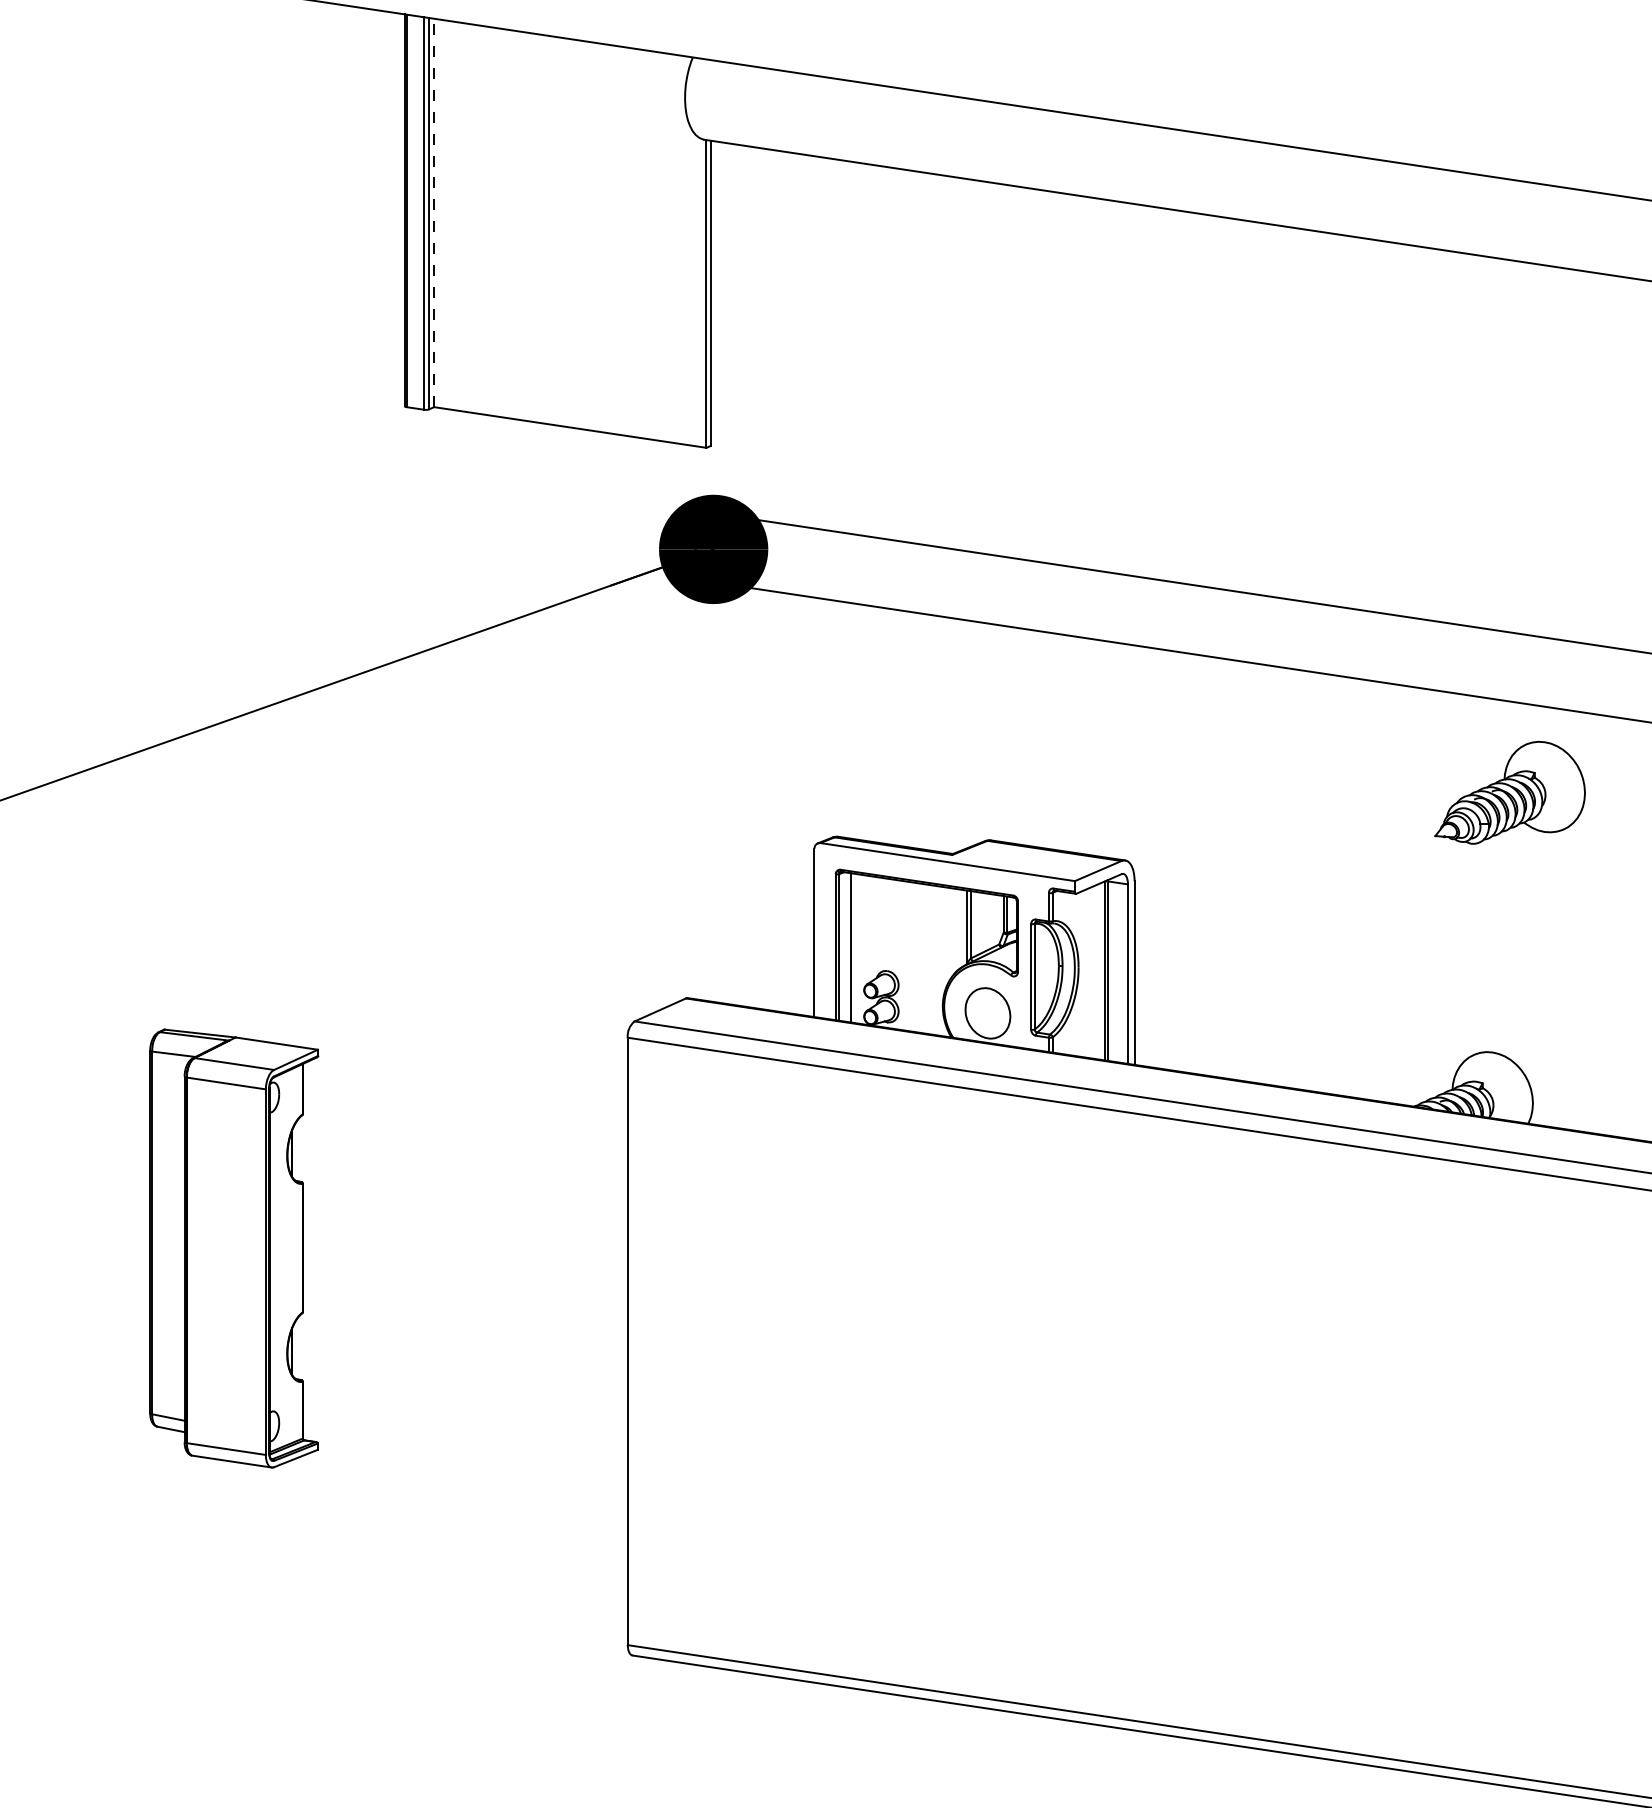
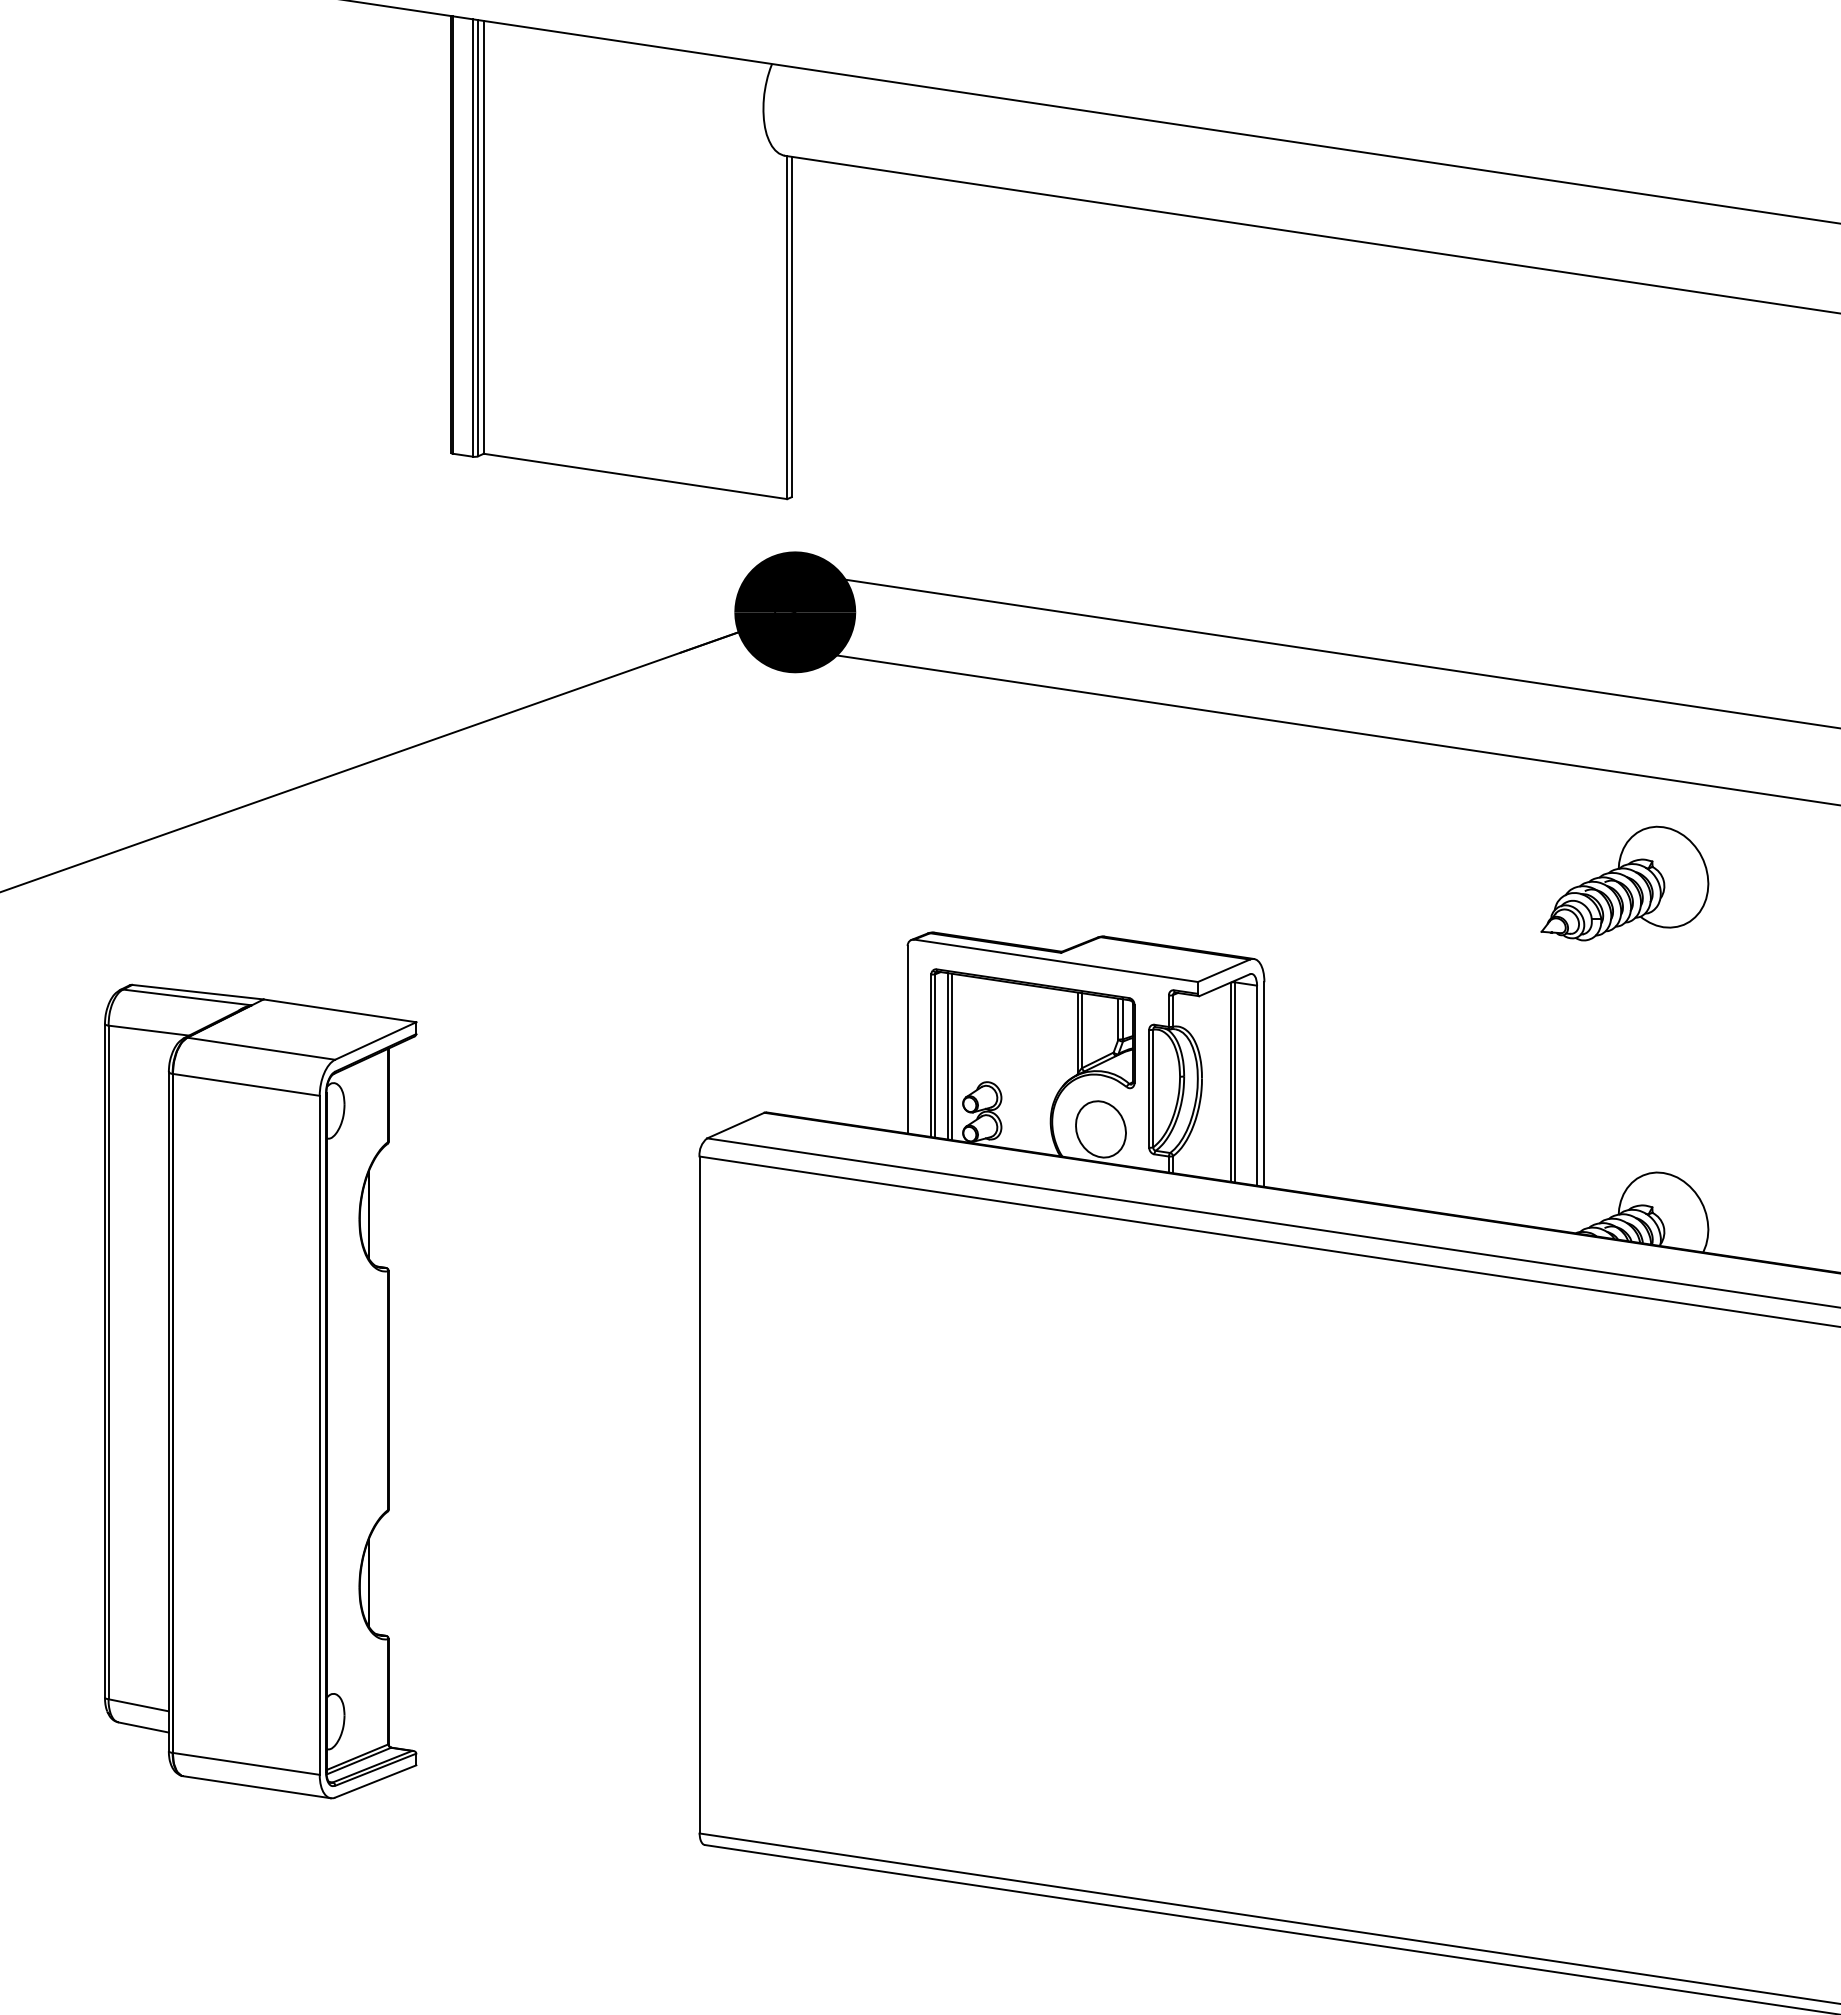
line: (433, 212) -> (483, 236), dashed -> solid
part: (1509, 792) -> (1624, 883), moved
line: (854, 947) -> (952, 1056), added
part: (233, 1248) -> (260, 1391), size x1.67

